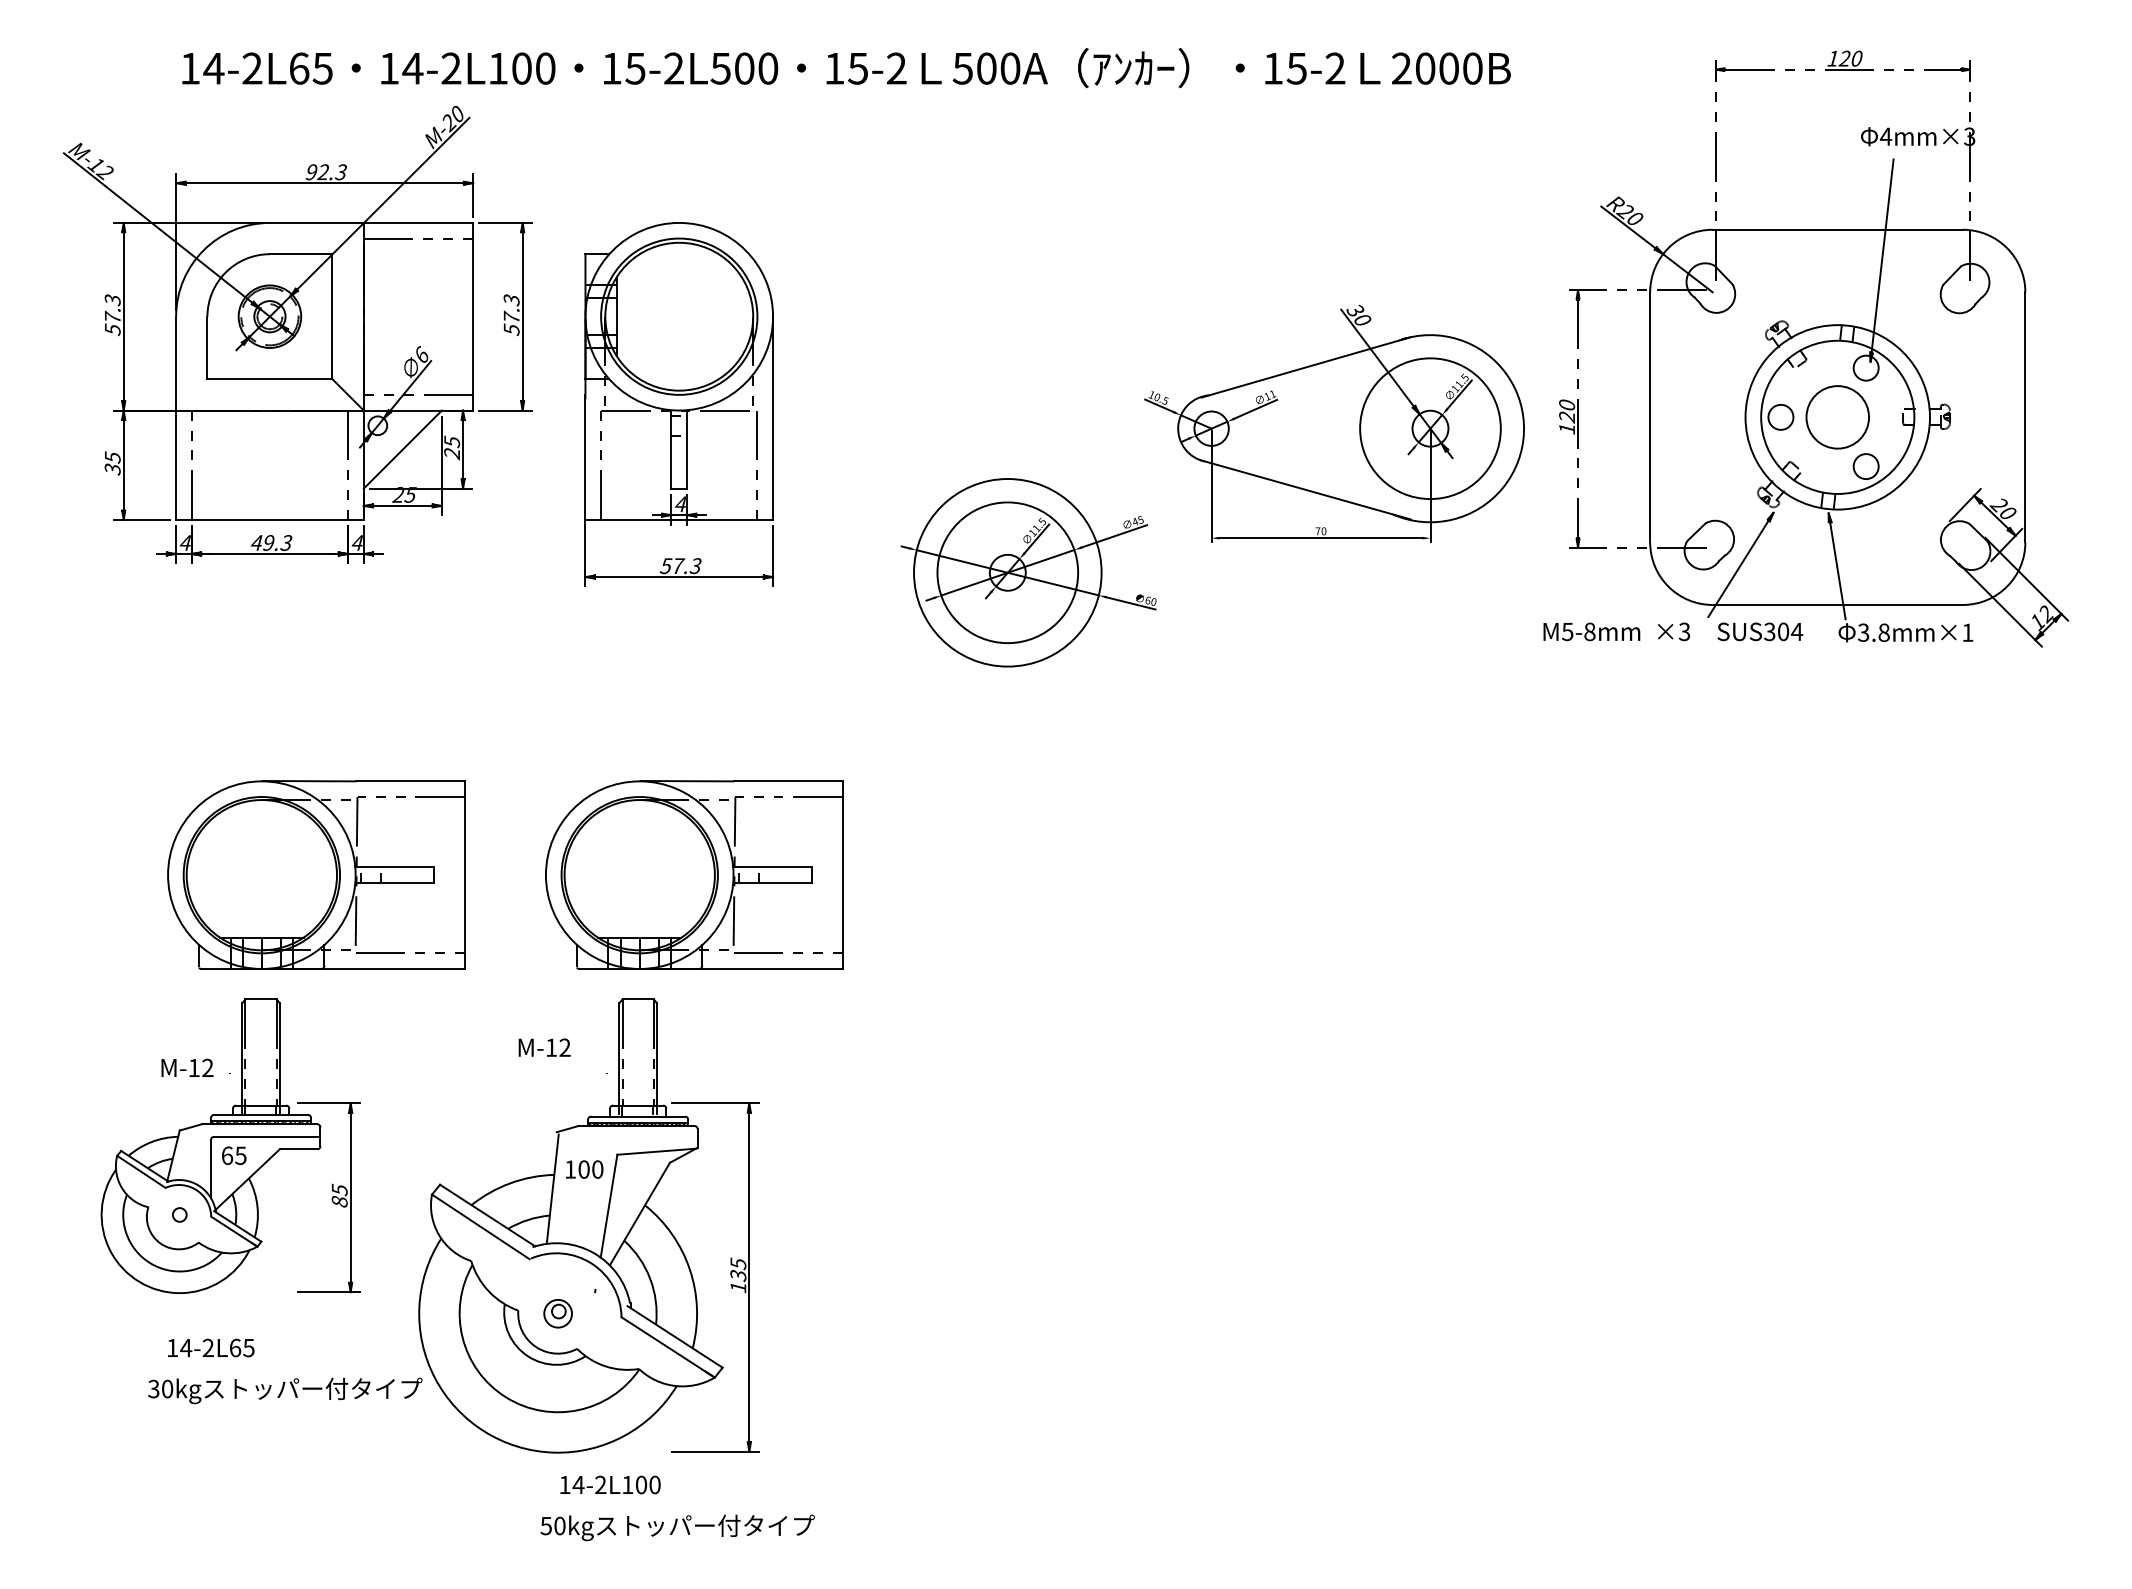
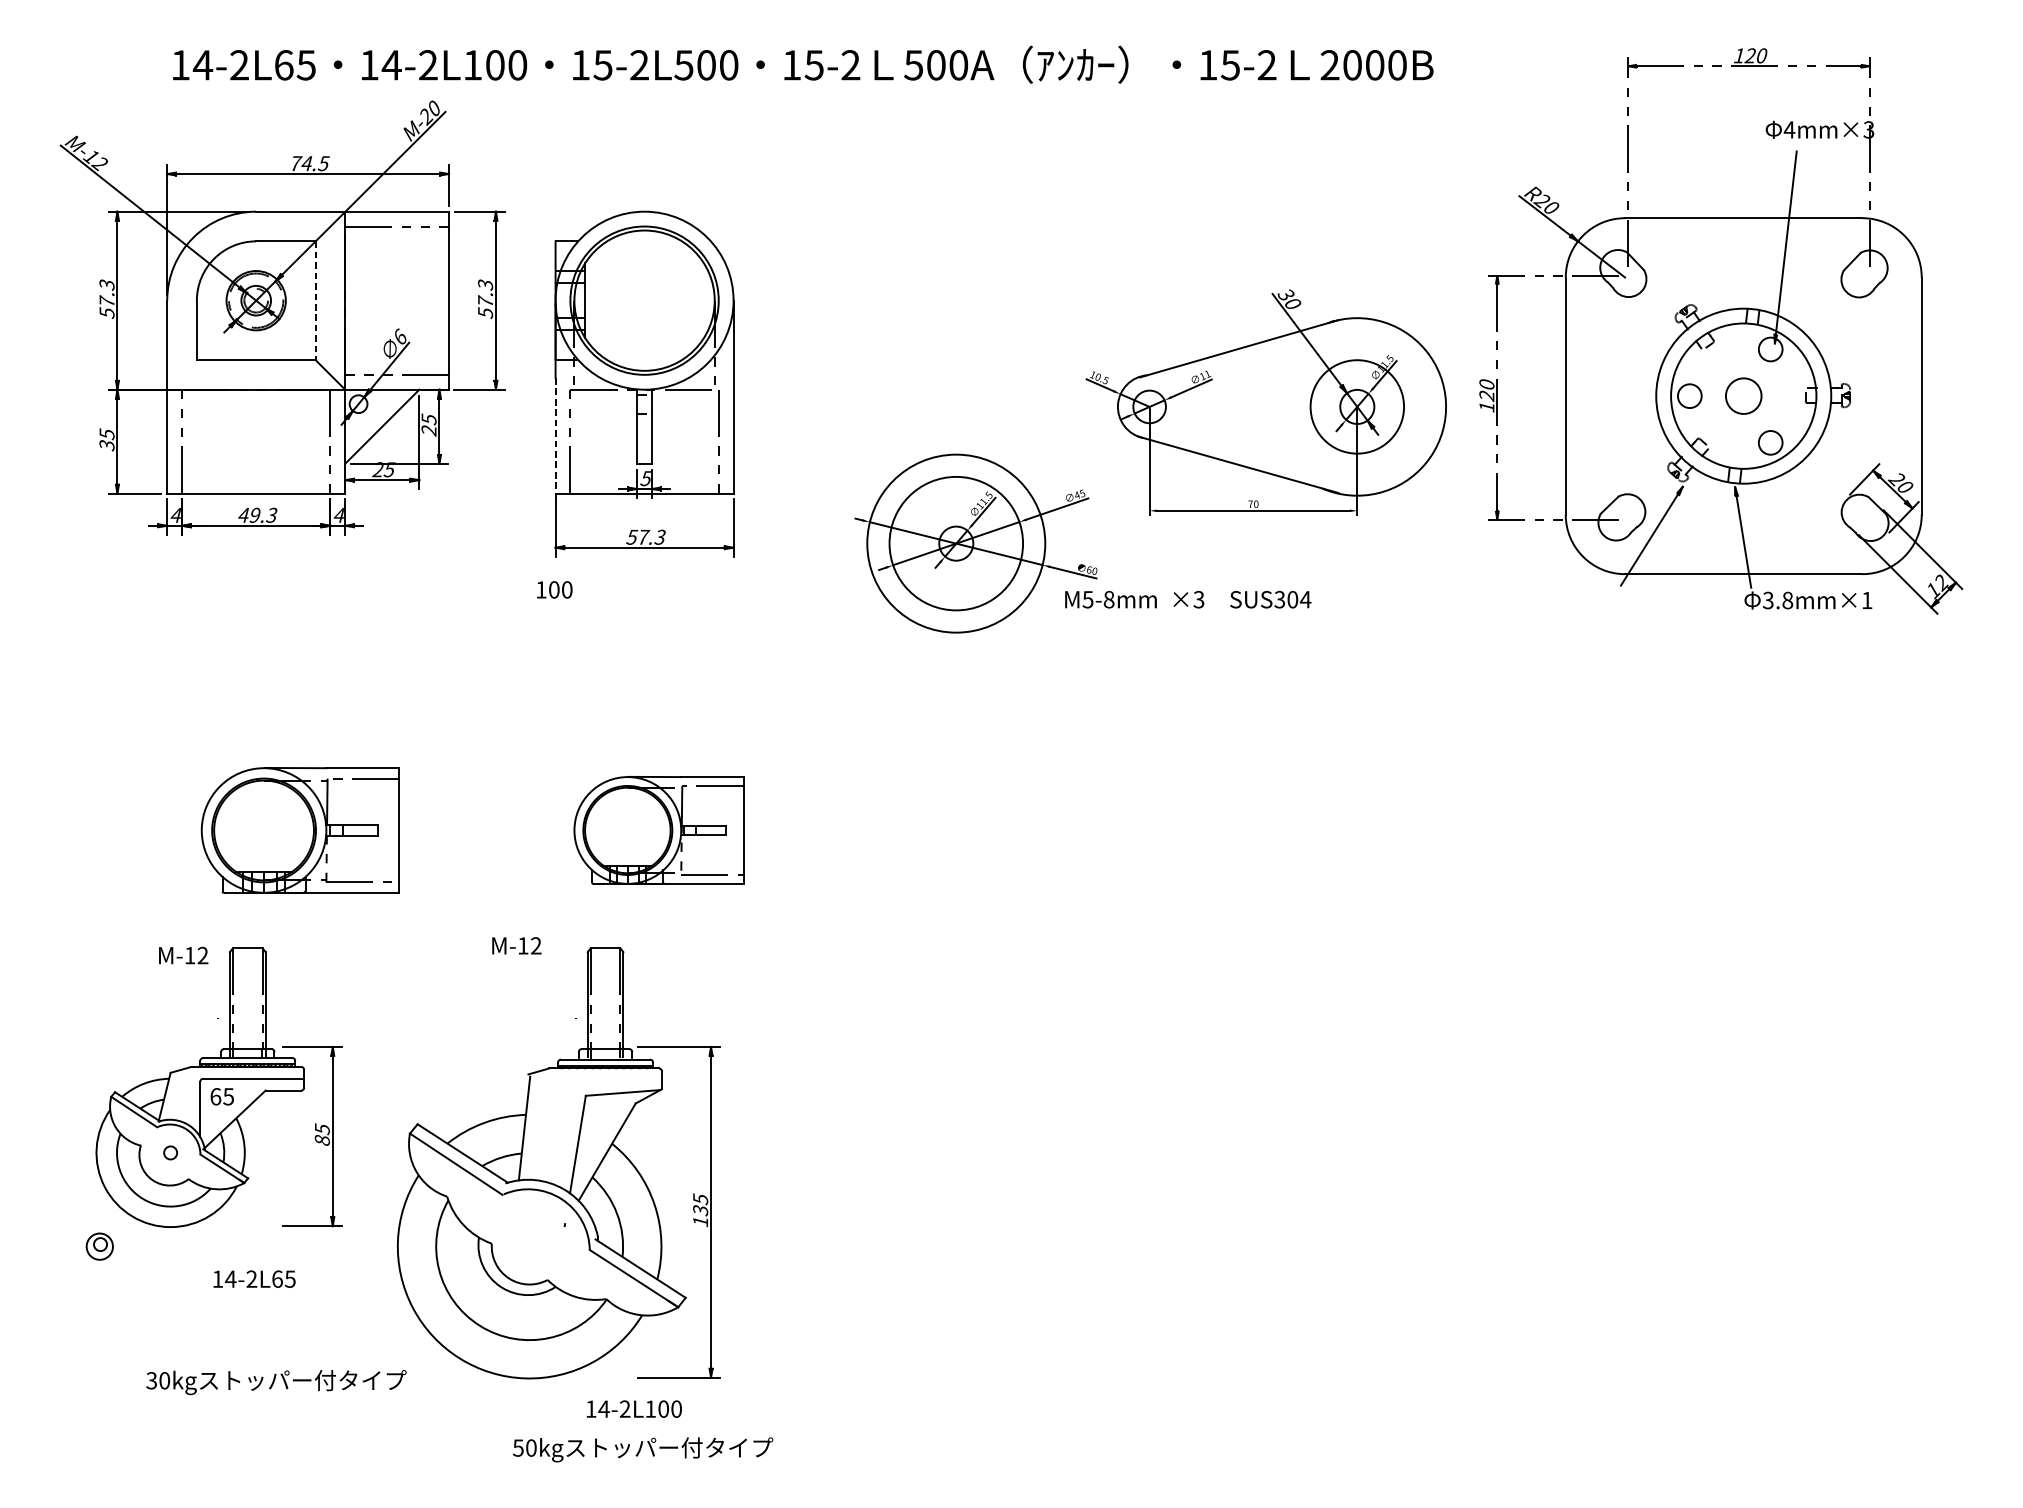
text: (326, 172) -> (309, 163), 92.3 -> 74.5
line: (332, 316) -> (315, 300), solid -> dashed
circle: (1837, 417) -> (1743, 396), size x0.6
circle: (1430, 428) -> (1357, 406), size x0.7
line: (585, 460) -> (555, 437), solid -> dashed
text: (679, 504) -> (644, 478), 4 -> 5
text: (1673, 631) -> (1188, 599), moved
part: (316, 874) -> (300, 829), size x0.7
part: (694, 874) -> (659, 829), size x0.6
text: (544, 1047) -> (516, 945), moved
text: (187, 1067) -> (183, 955), moved
text: (584, 1169) -> (554, 589), moved
part: (557, 1313) -> (99, 1246), moved
text: (211, 1347) -> (254, 1278), moved
text: (285, 1390) -> (276, 1382), moved
text: (610, 1484) -> (634, 1408), moved

